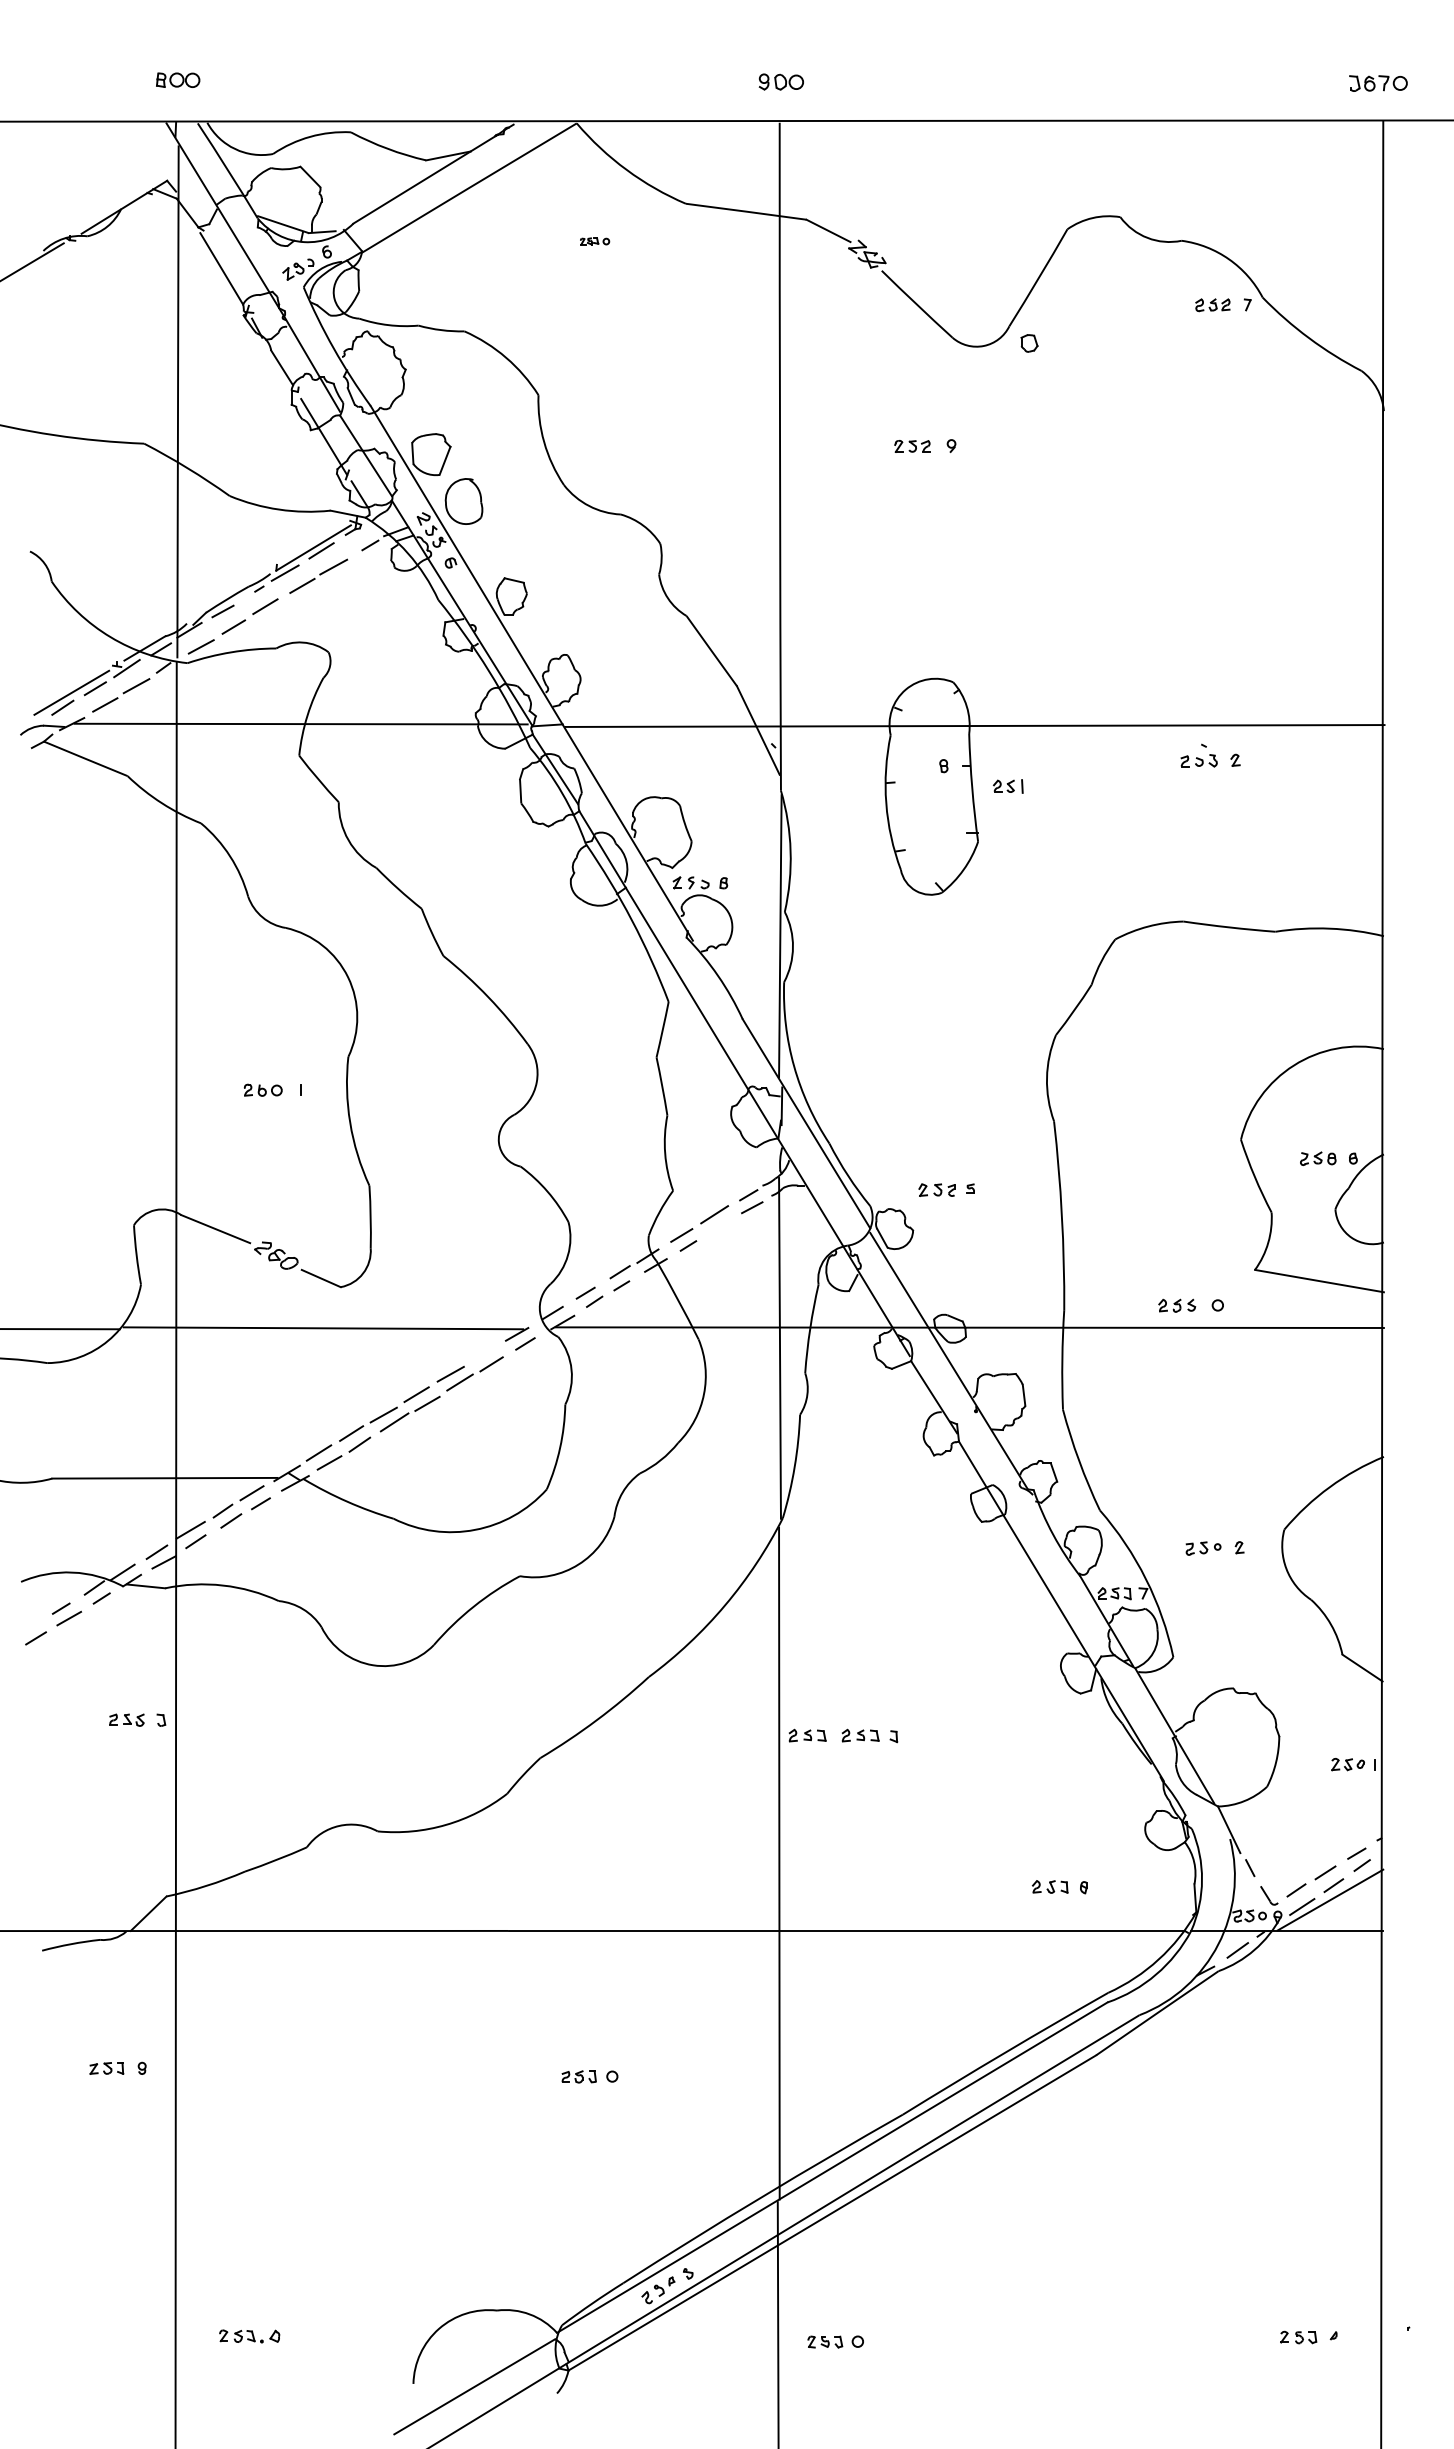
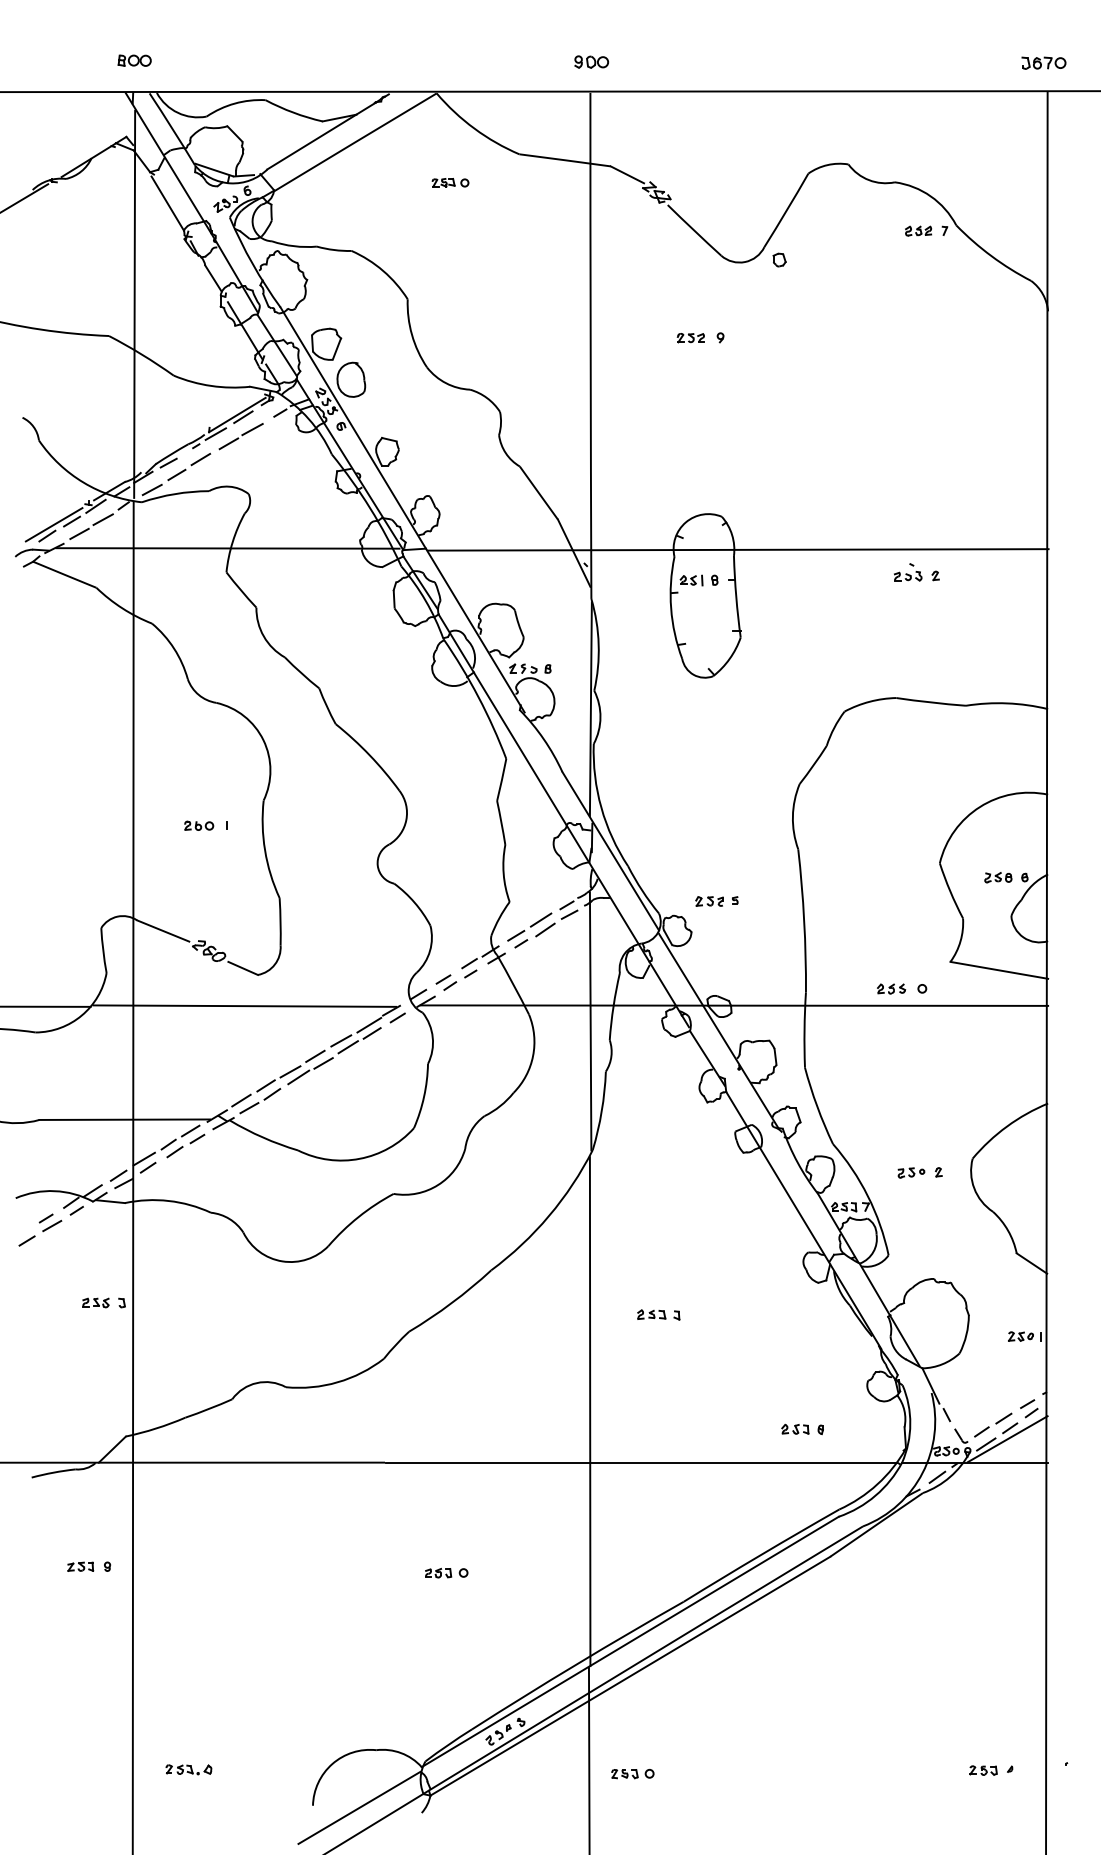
part: (594, 241) -> (450, 182), size x1.67
part: (1008, 786) -> (691, 580), moved
line: (720, 1227) -> (545, 929), added
line: (487, 1353) -> (369, 1025), added
part: (807, 1735) -> (611, 1314), removed

